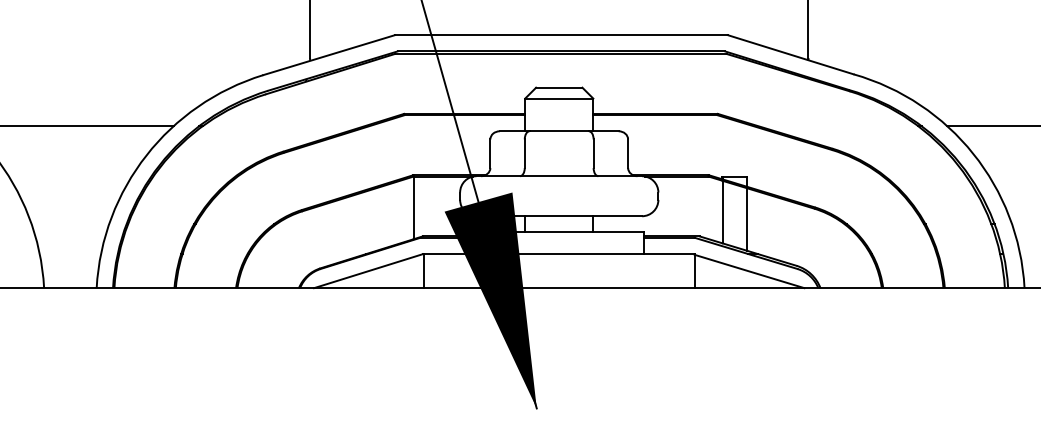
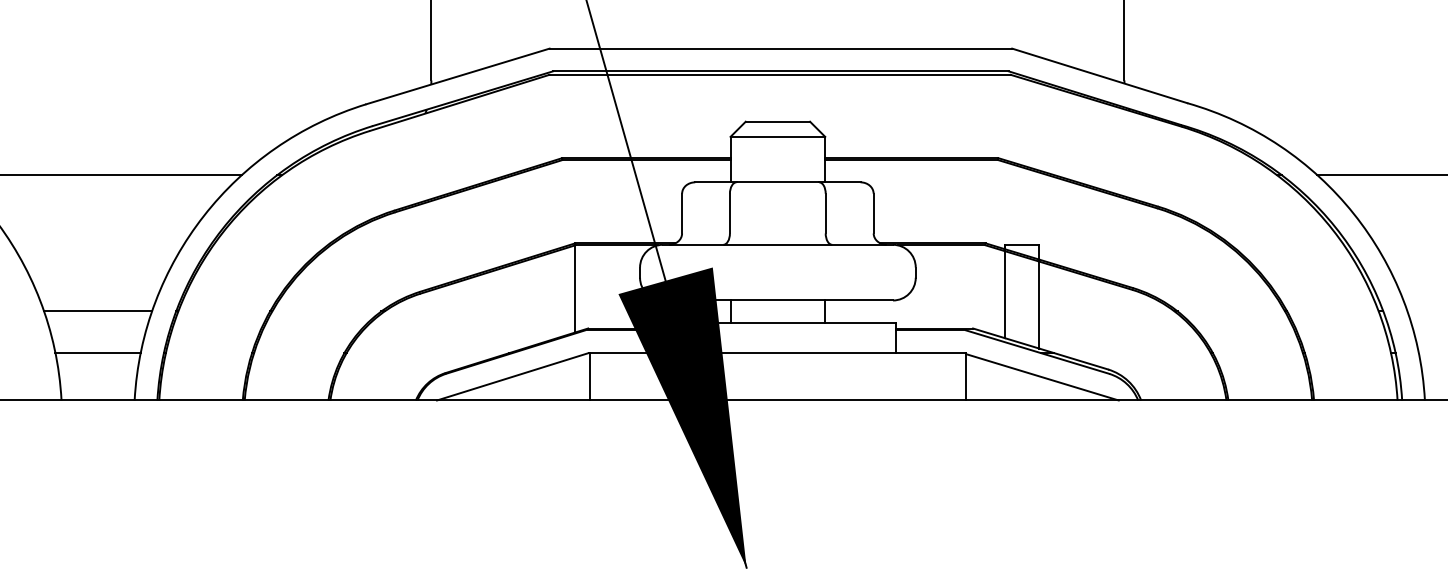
line: (70, 224) -> (98, 311), added
line: (70, 254) -> (98, 353), added

